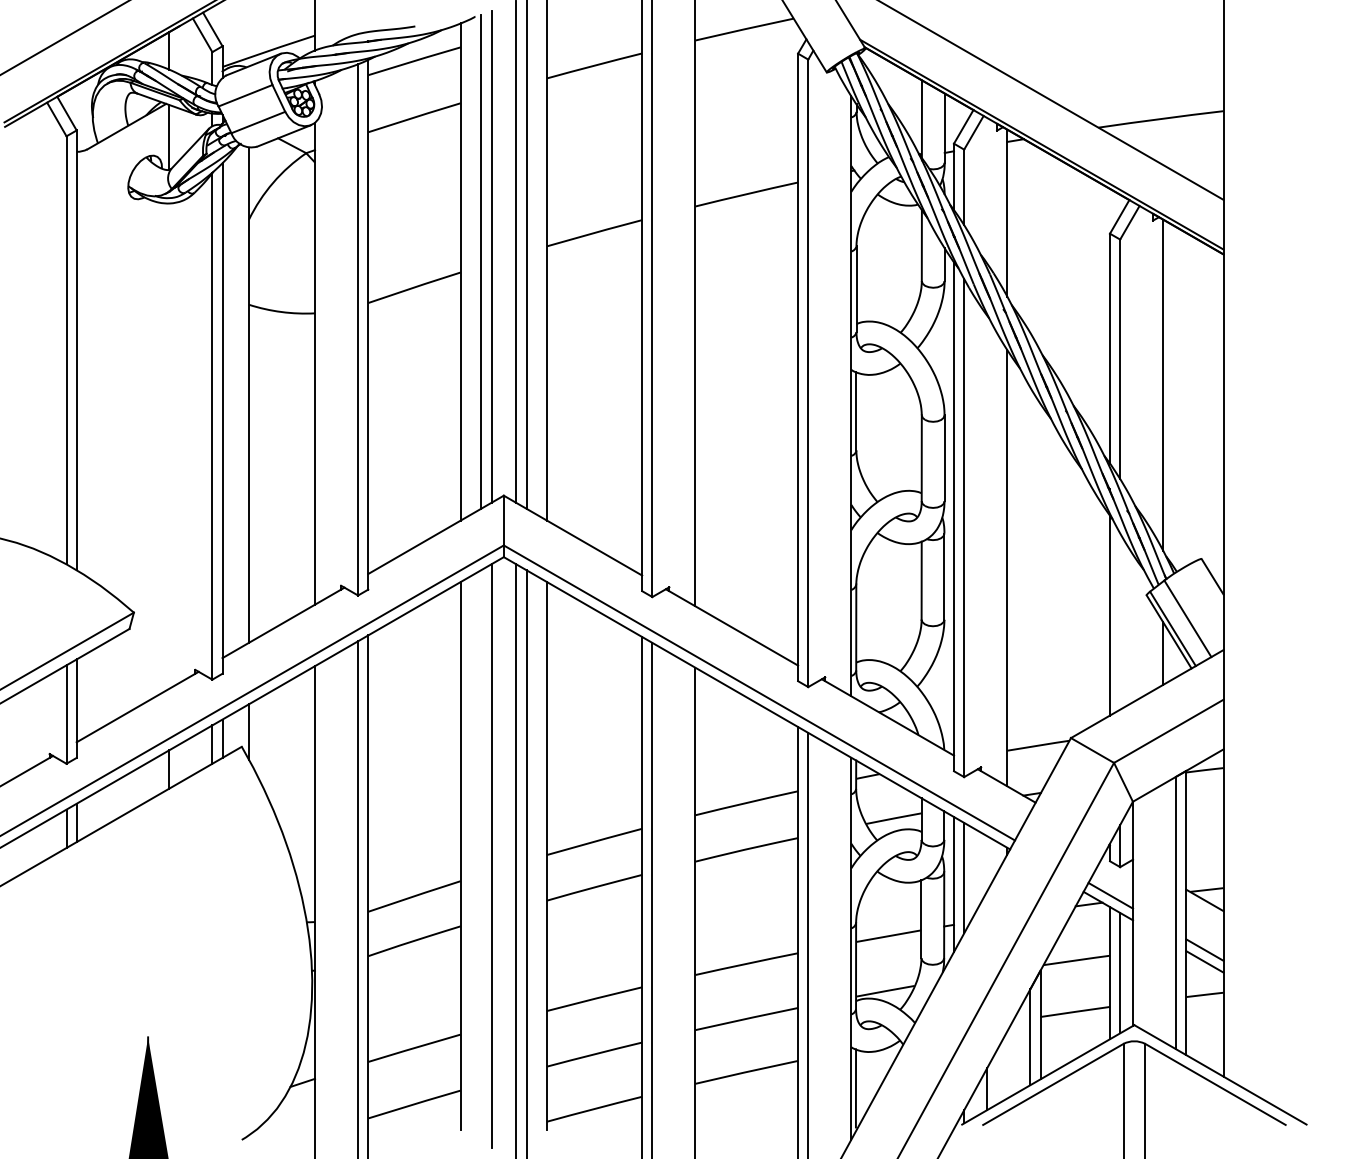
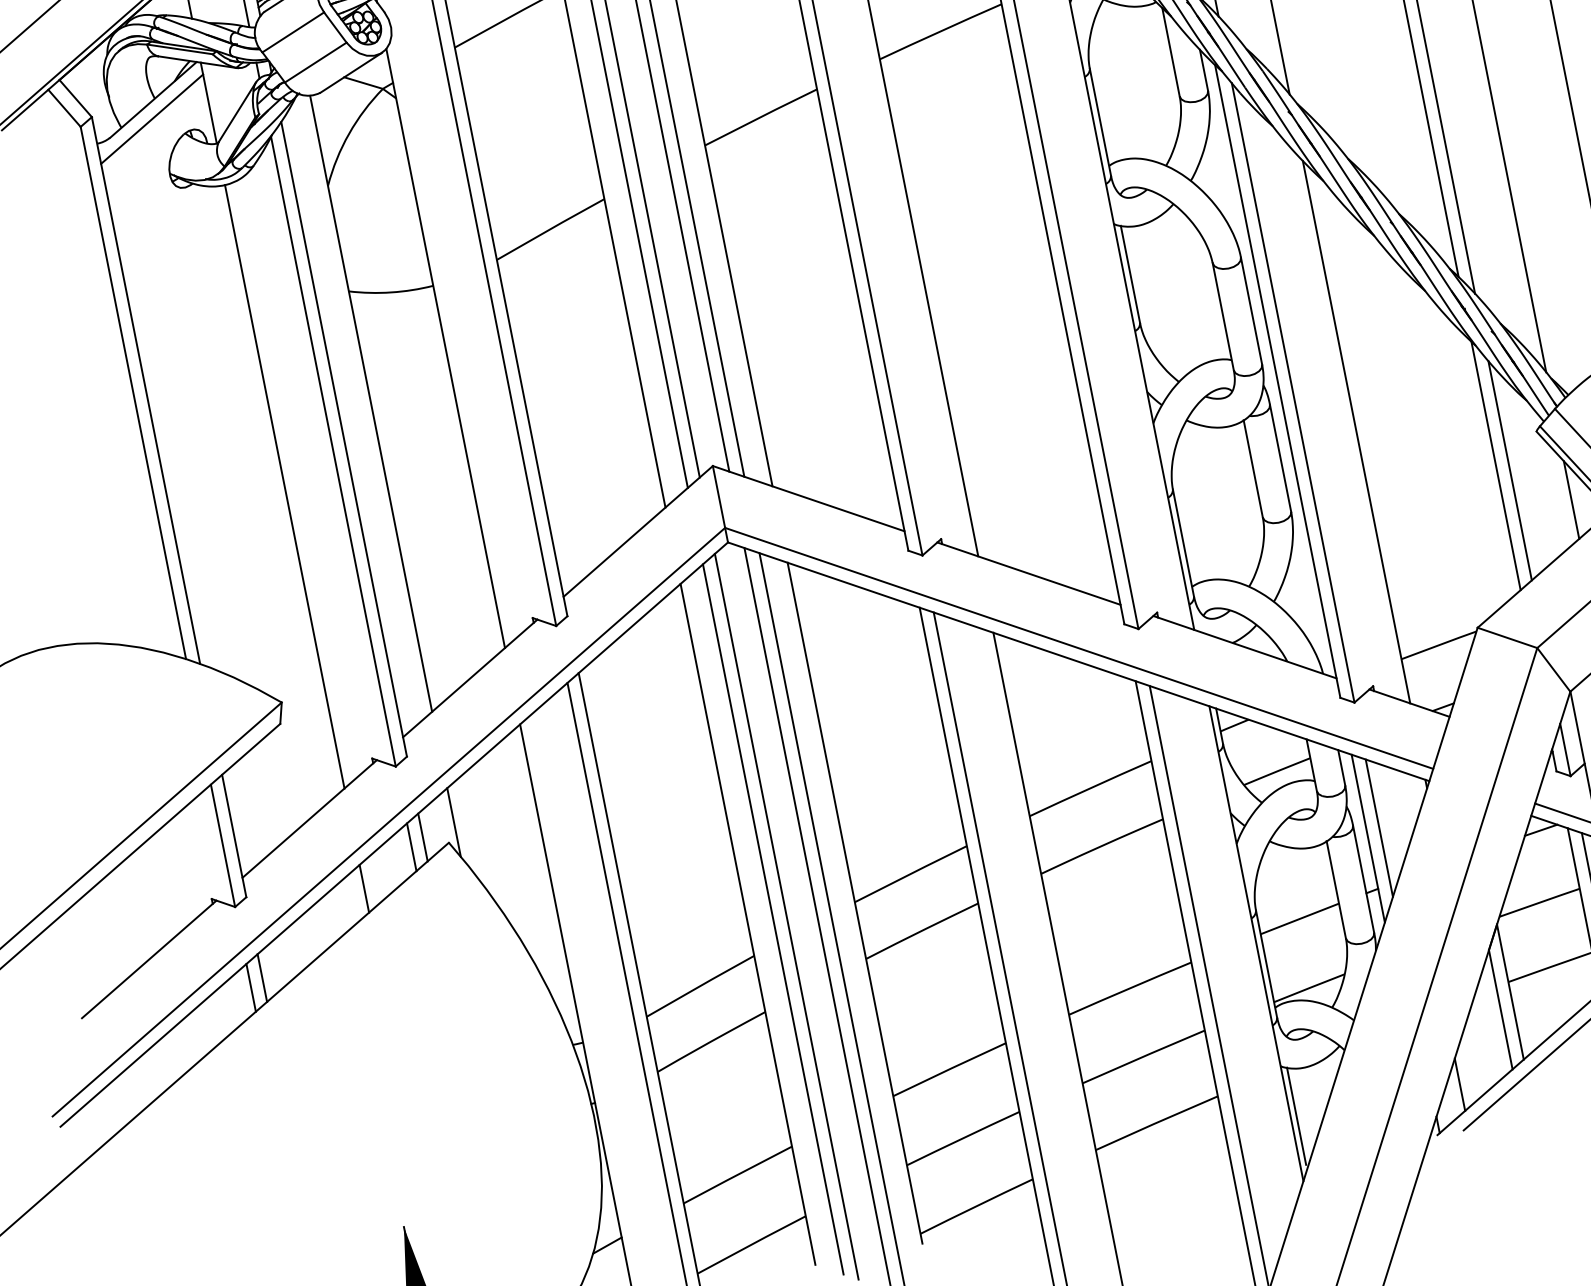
line: (122, 141) -> (151, 119), added
line: (169, 445) -> (284, 485), added
line: (1120, 621) -> (1510, 470), added
line: (481, 855) -> (773, 918), added

